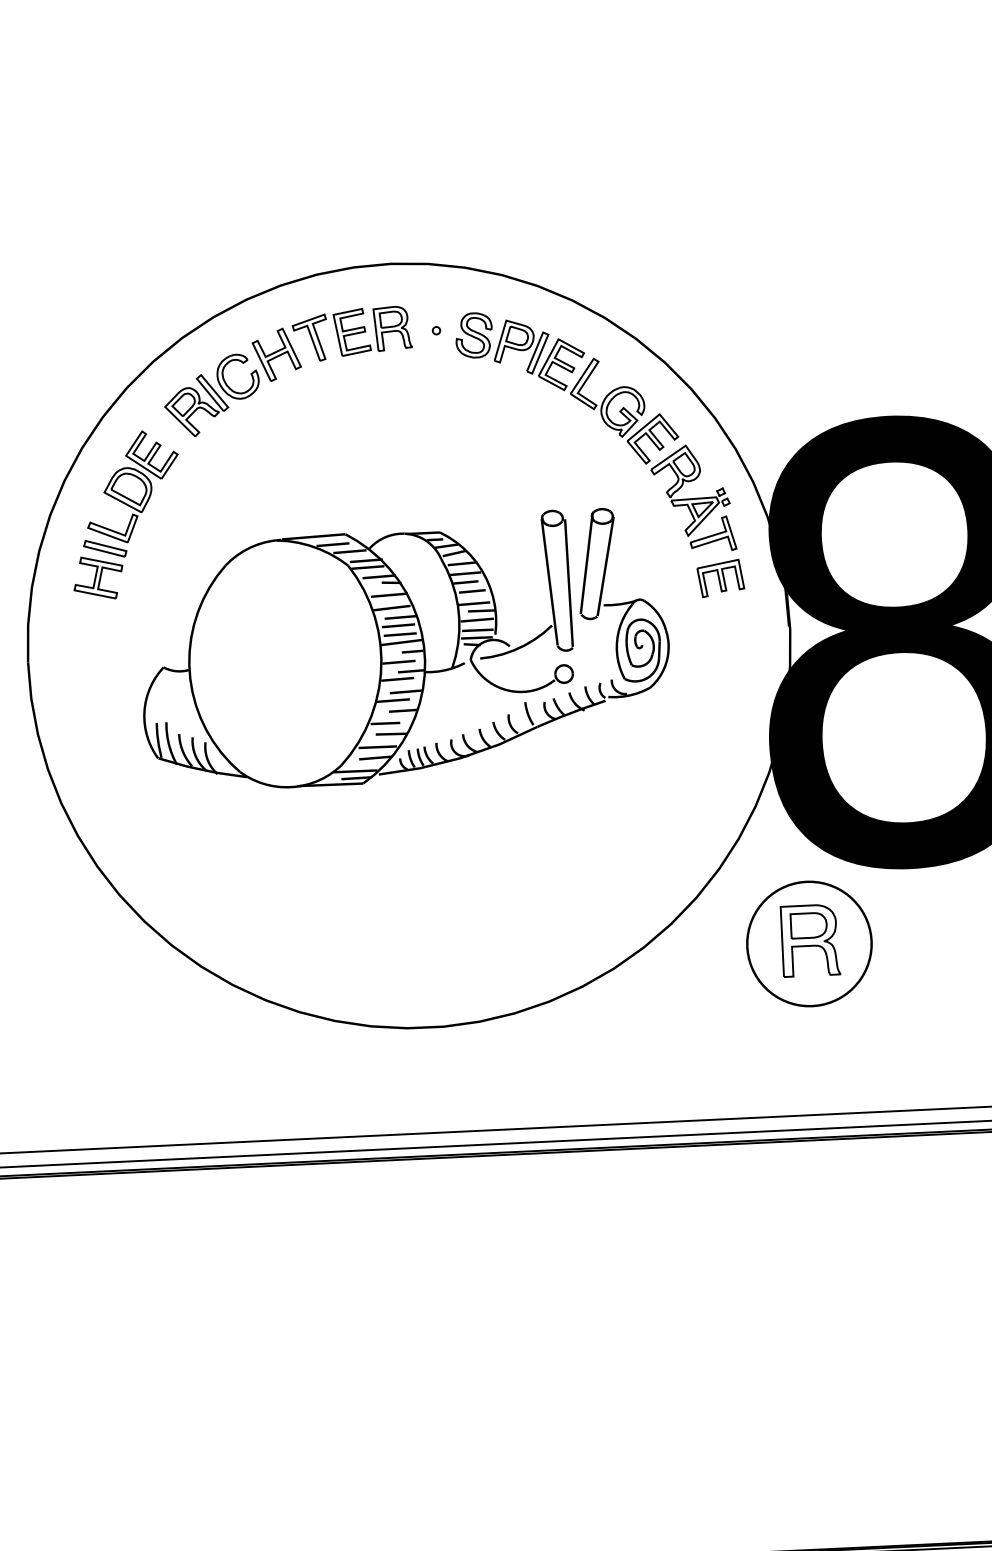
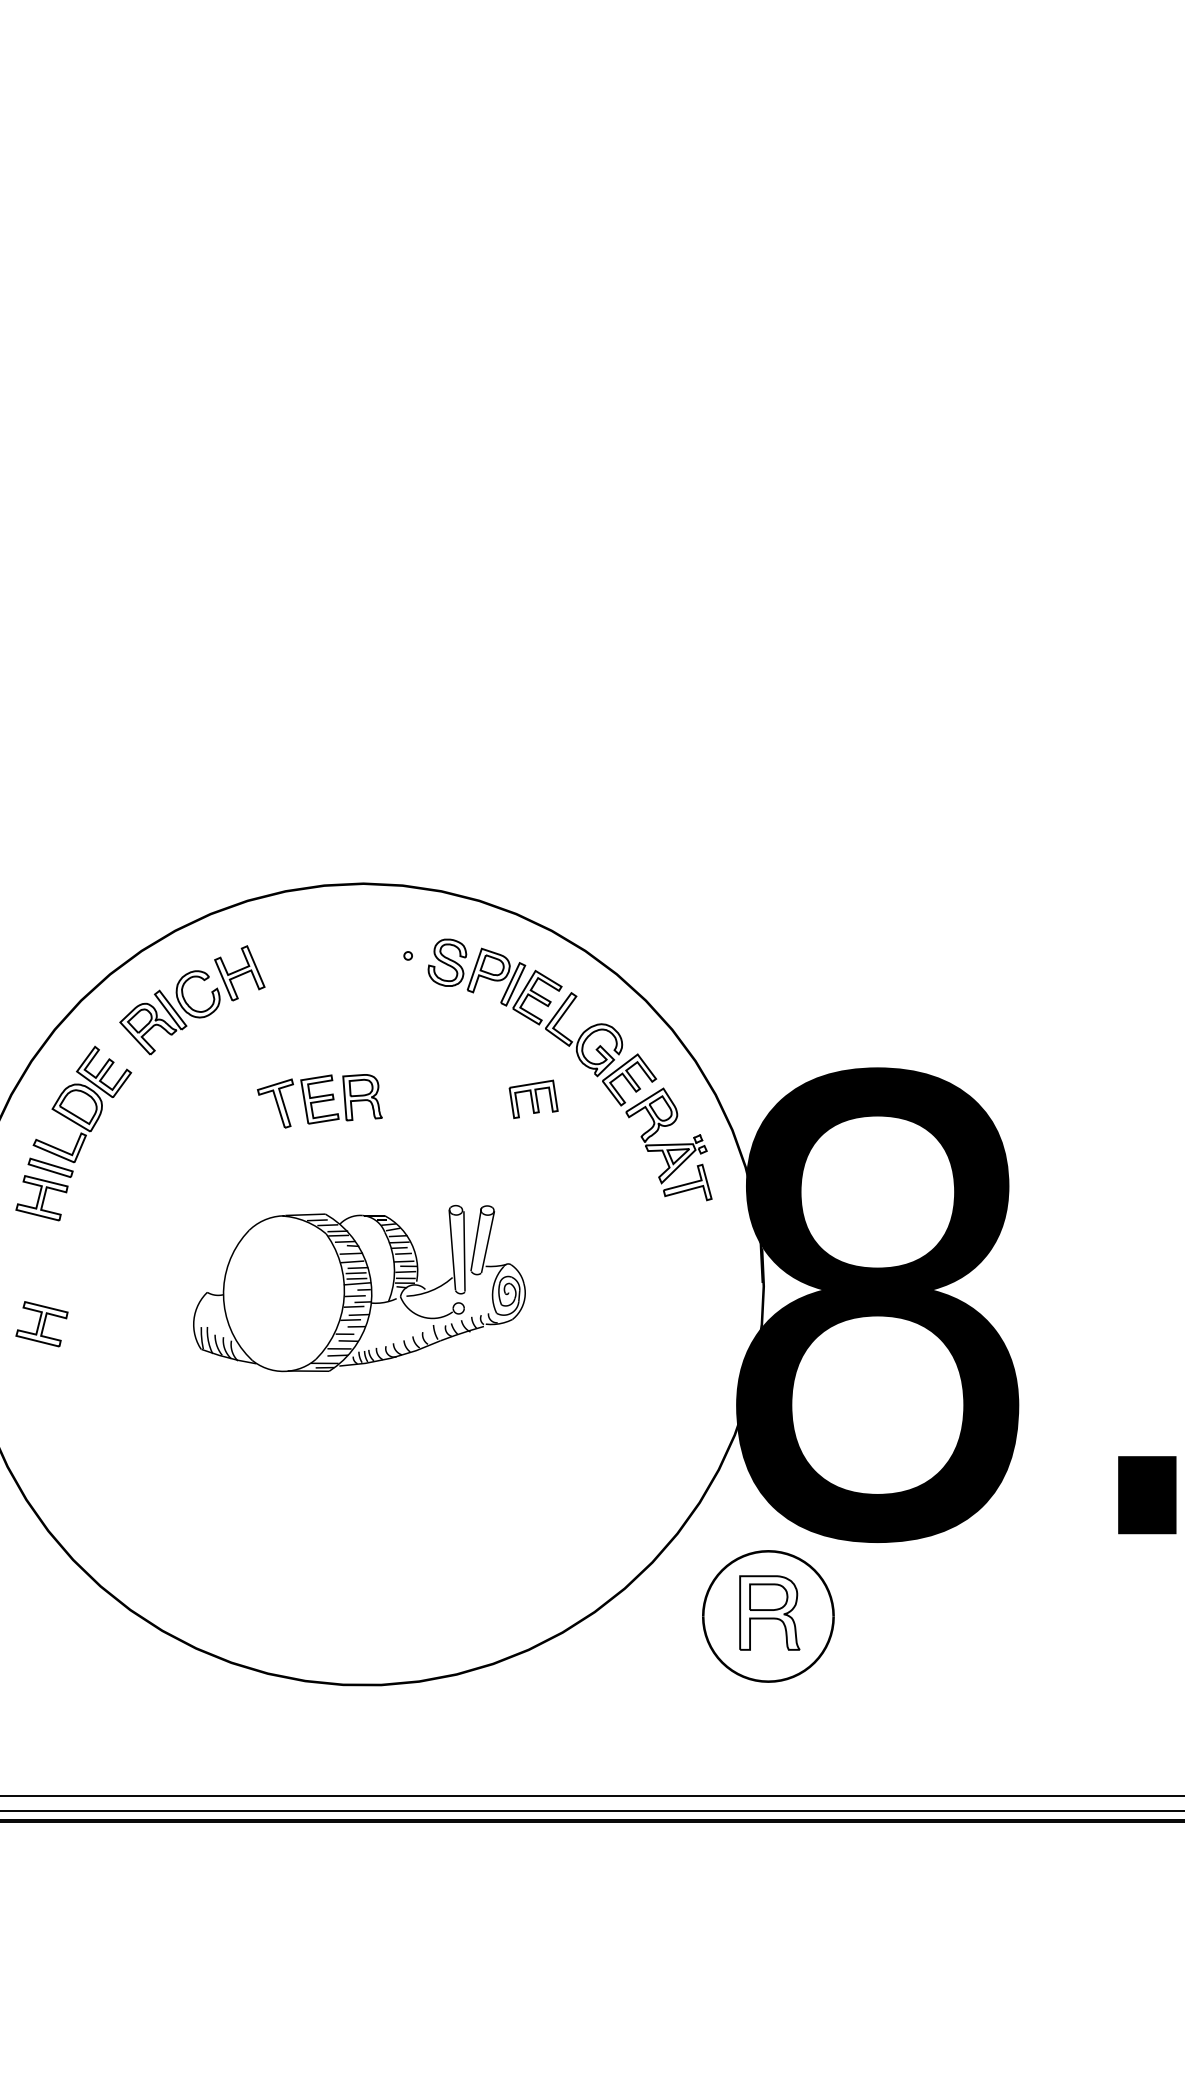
part: (351, 334) -> (319, 1101), moved
part: (720, 577) -> (533, 1098), moved
part: (405, 649) -> (359, 1288), size x0.6
part: (103, 698) -> (41, 1324), added

